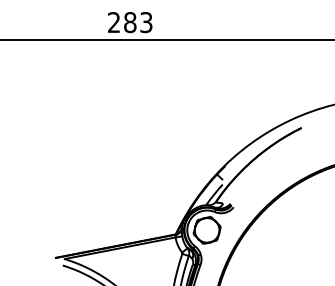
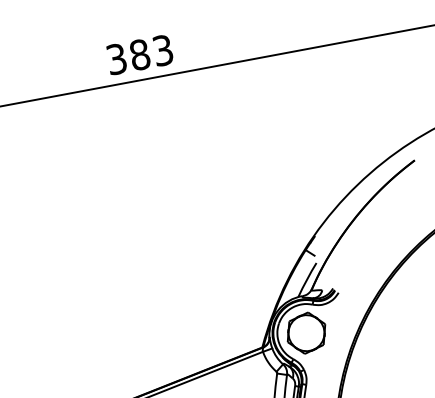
text: (114, 22) -> (117, 59), 283 -> 383

